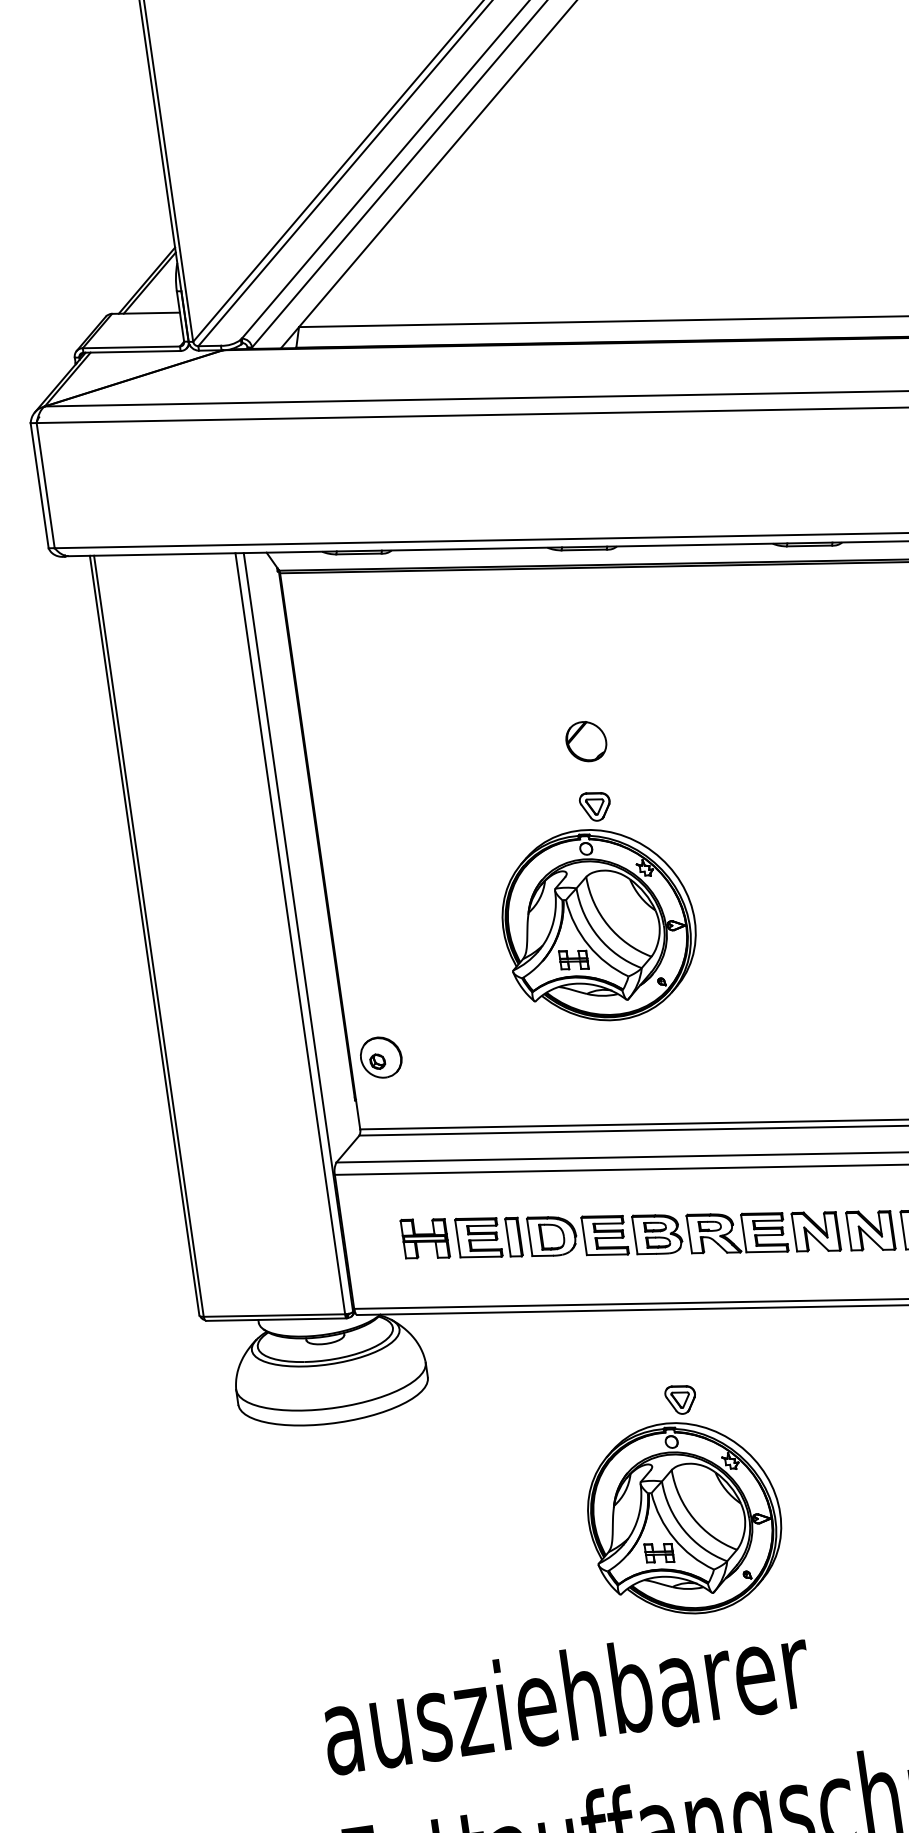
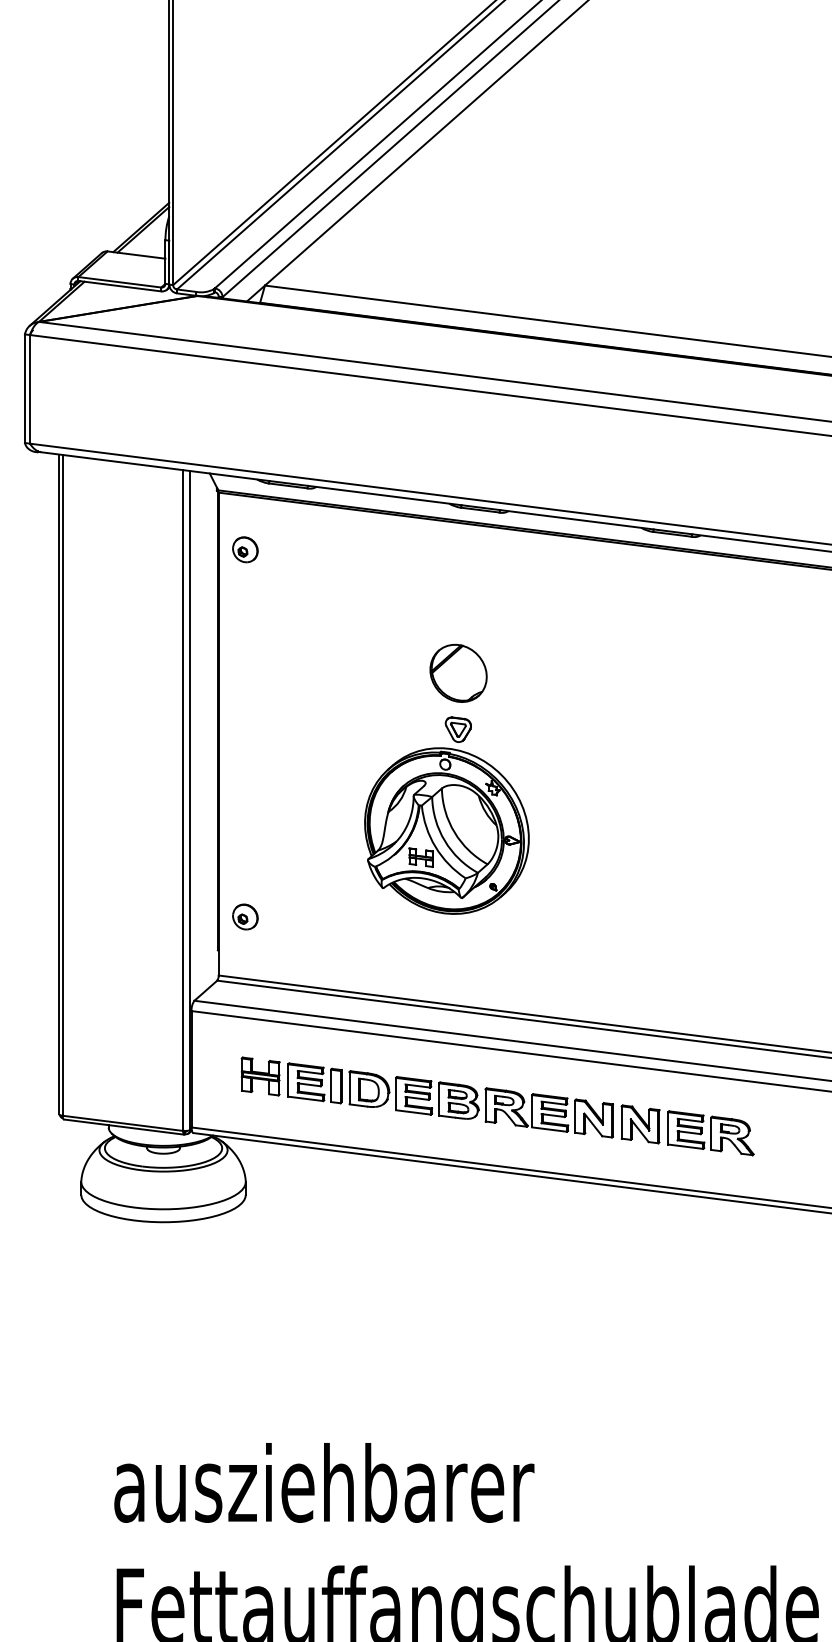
part: (320, 634) -> (245, 549), added
part: (586, 741) -> (458, 673), size x1.67
part: (381, 1056) -> (245, 916), size x0.71
part: (681, 1500) -> (446, 1330), removed

